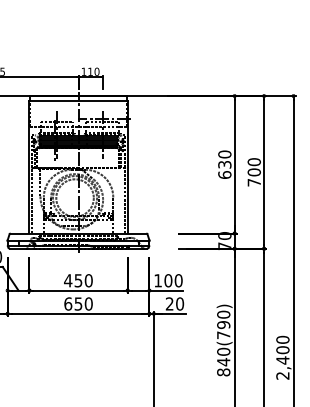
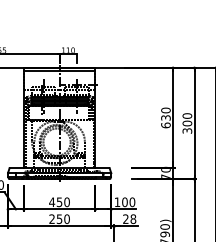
text: (253, 182) -> (186, 130), 700 -> 300
text: (68, 303) -> (52, 218), 650 -> 250
text: (180, 303) -> (133, 218), 20 -> 28

